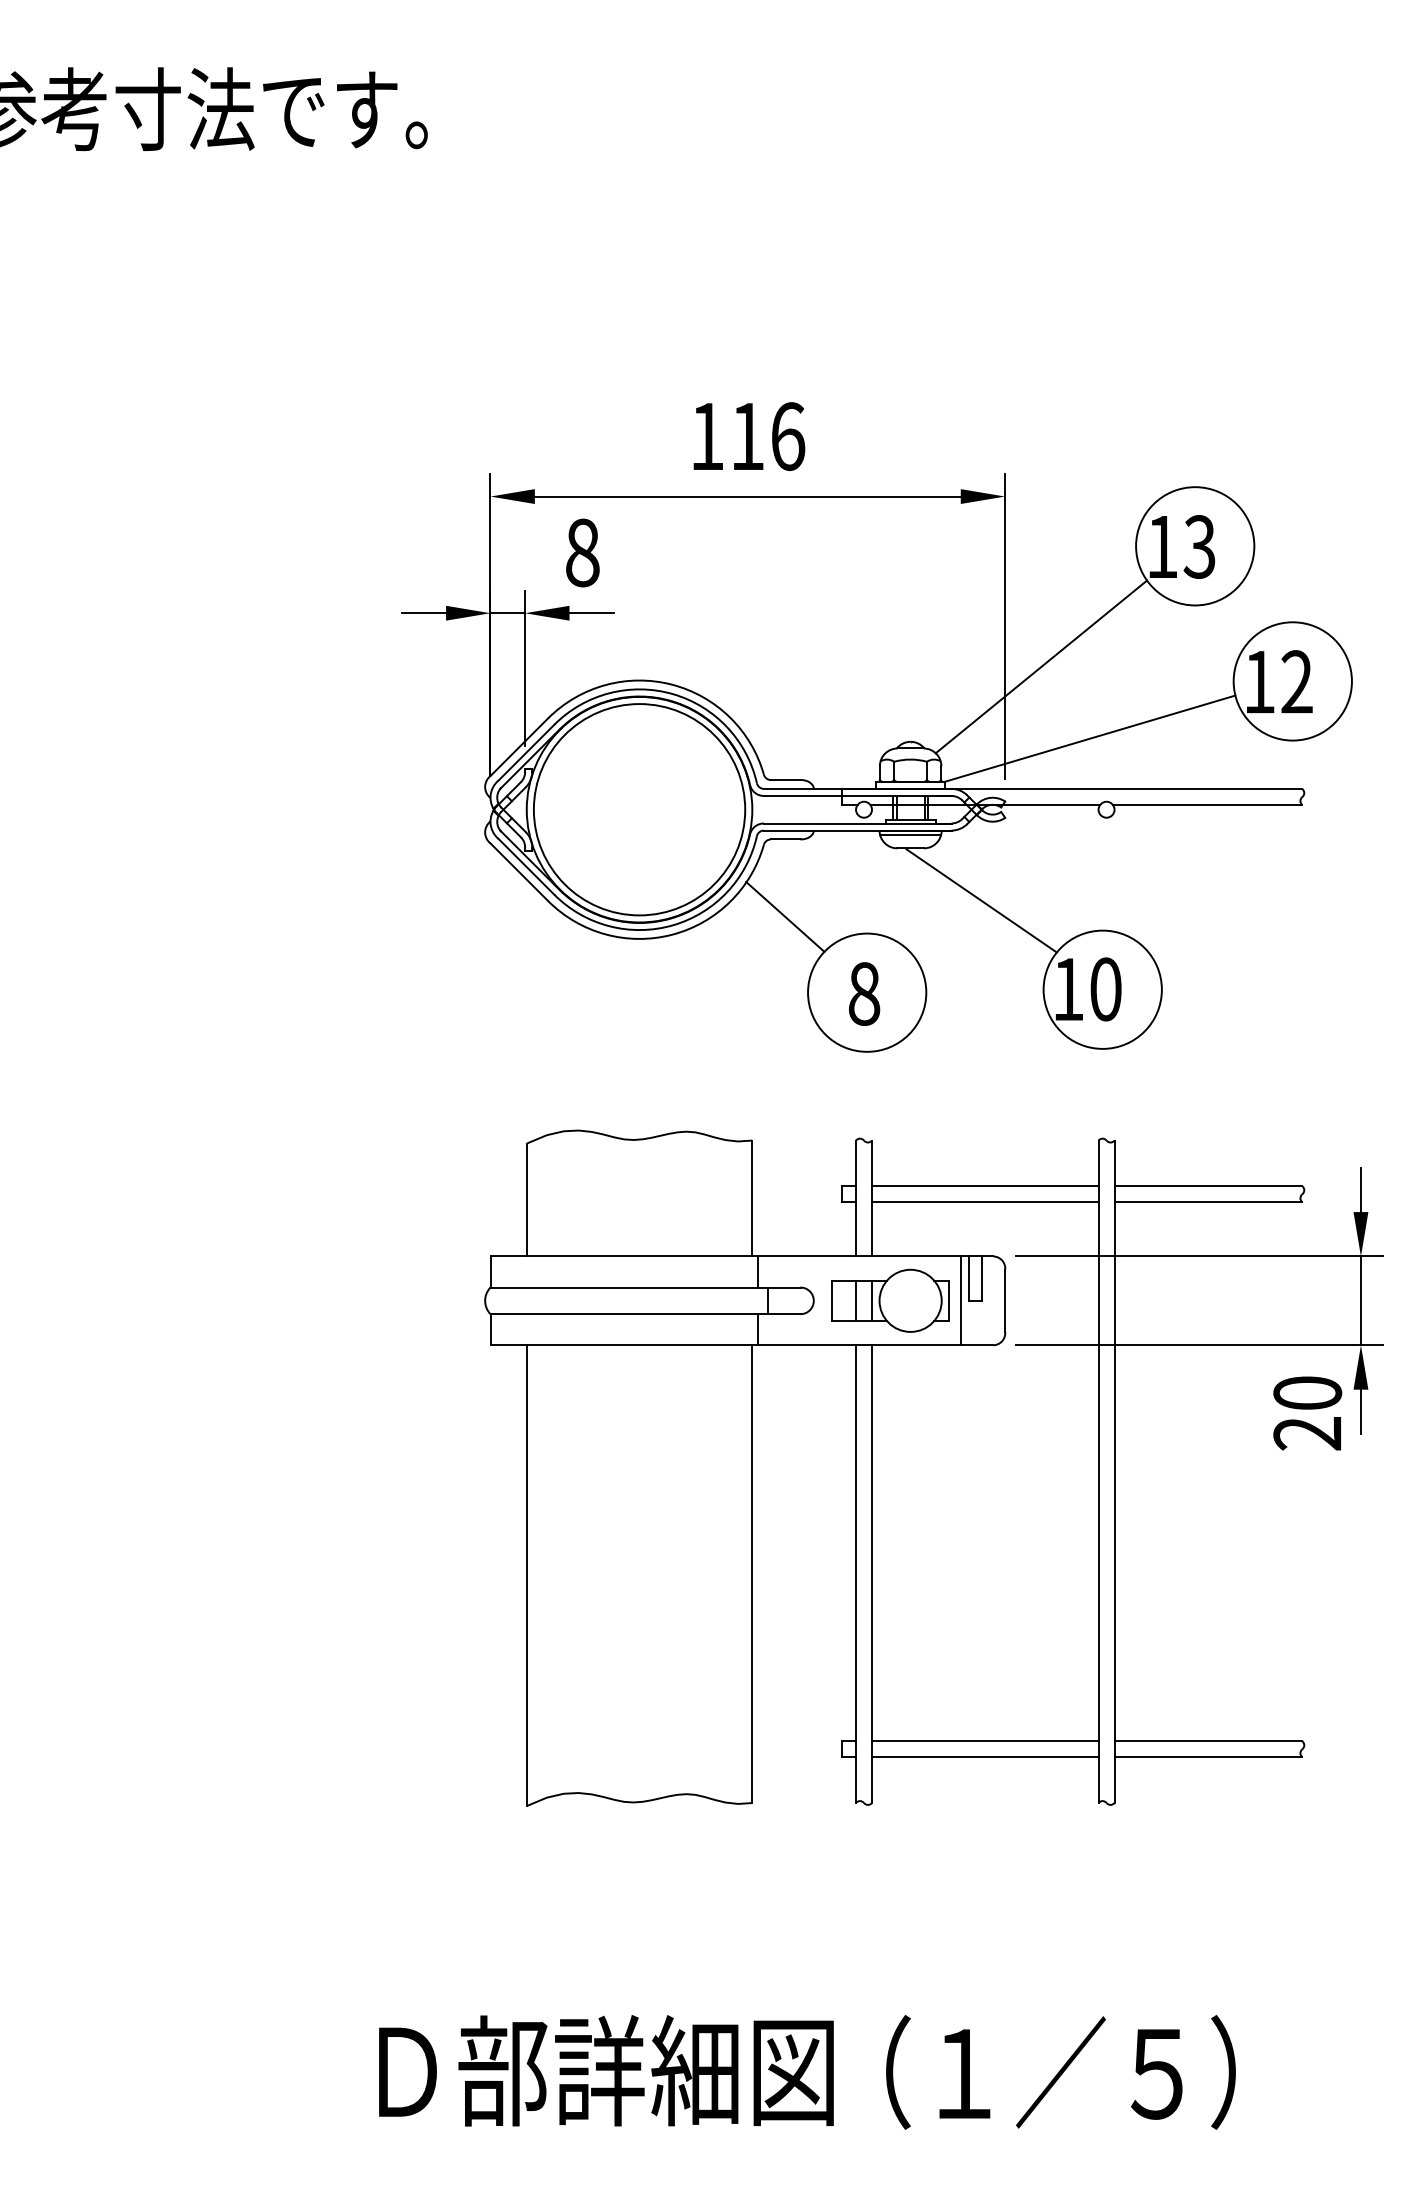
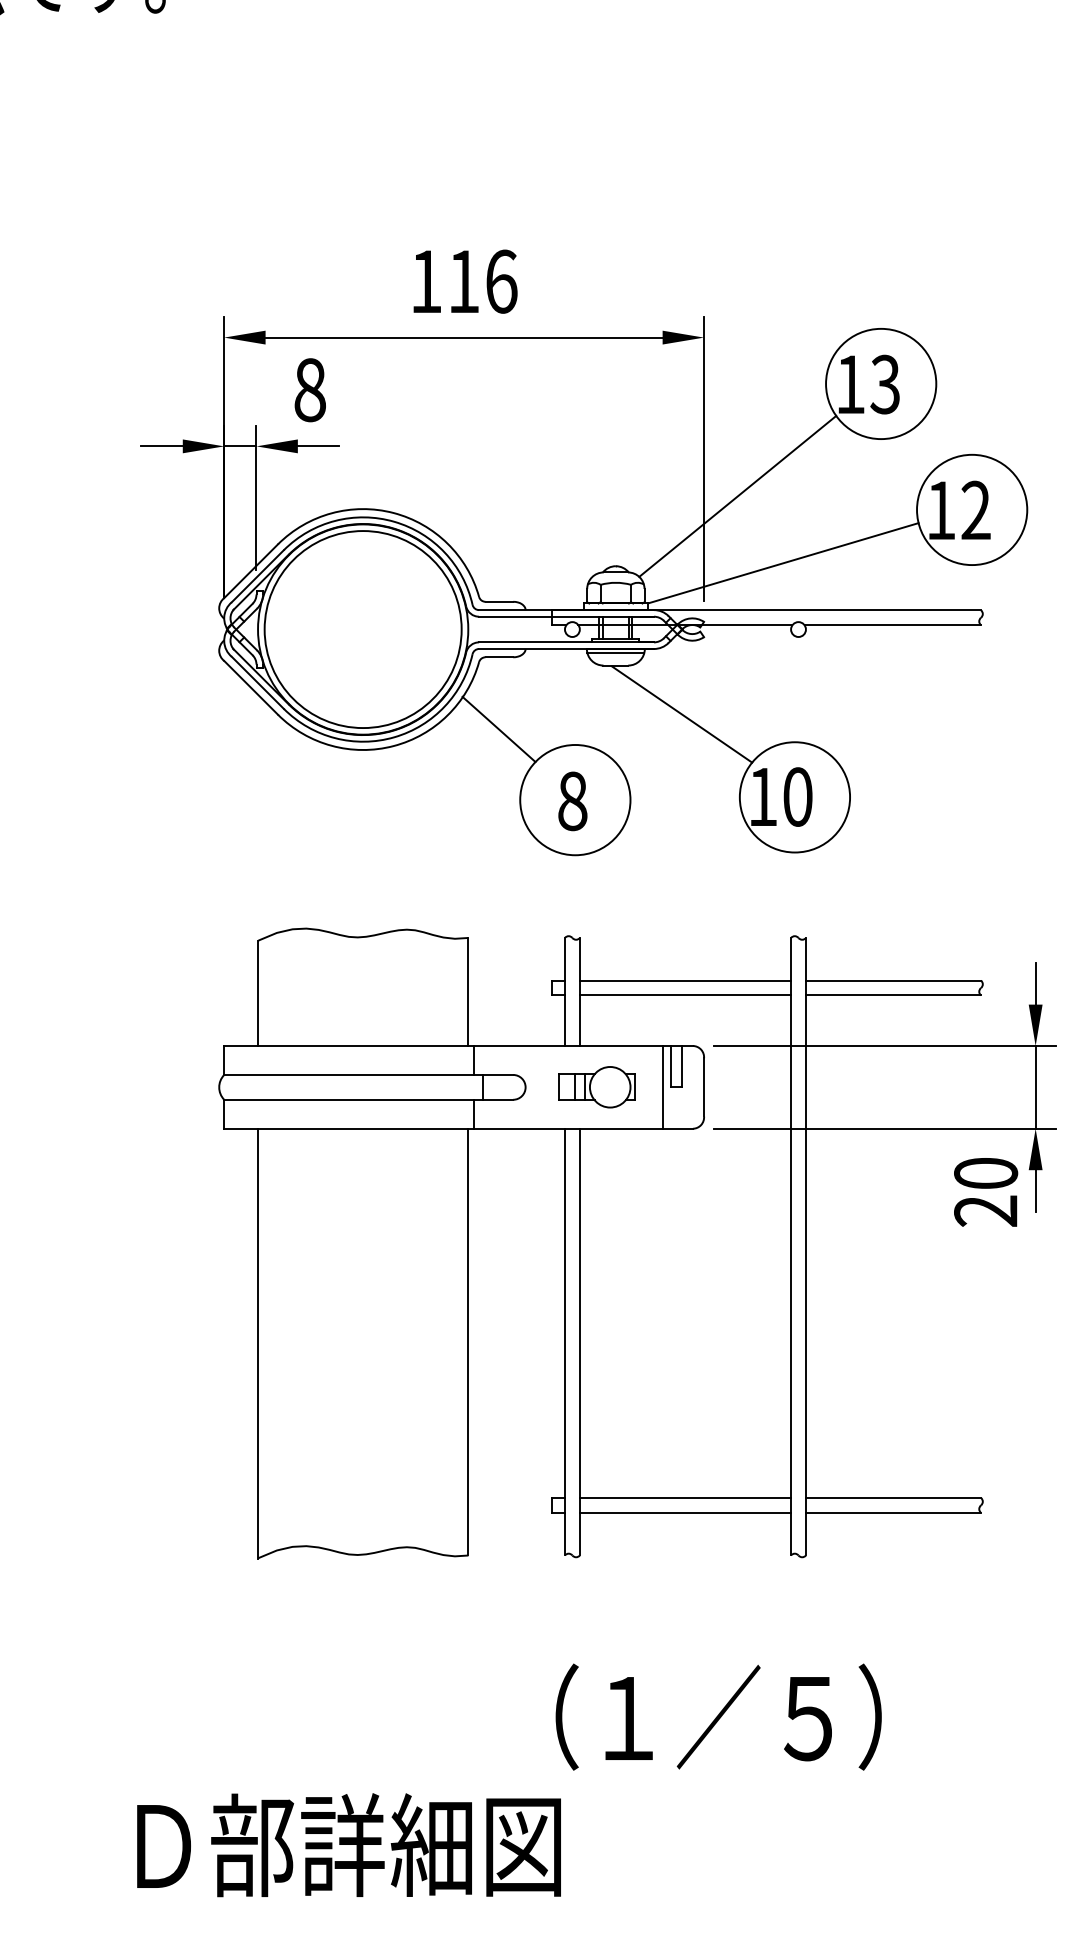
part: (890, 1300) -> (597, 1087), size x0.7
text: (606, 2070) -> (349, 1844), moved
text: (1060, 2072) -> (718, 1717), moved

